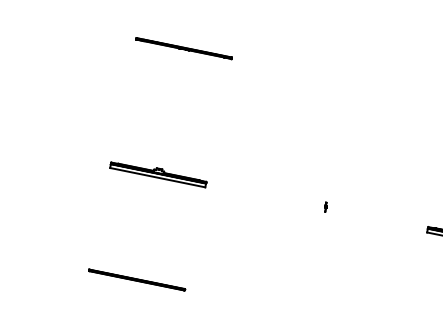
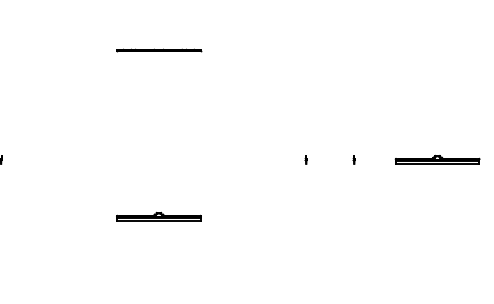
part: (158, 172) -> (158, 216), moved
part: (379, 217) -> (353, 159), added
line: (137, 279) -> (159, 253), removed

